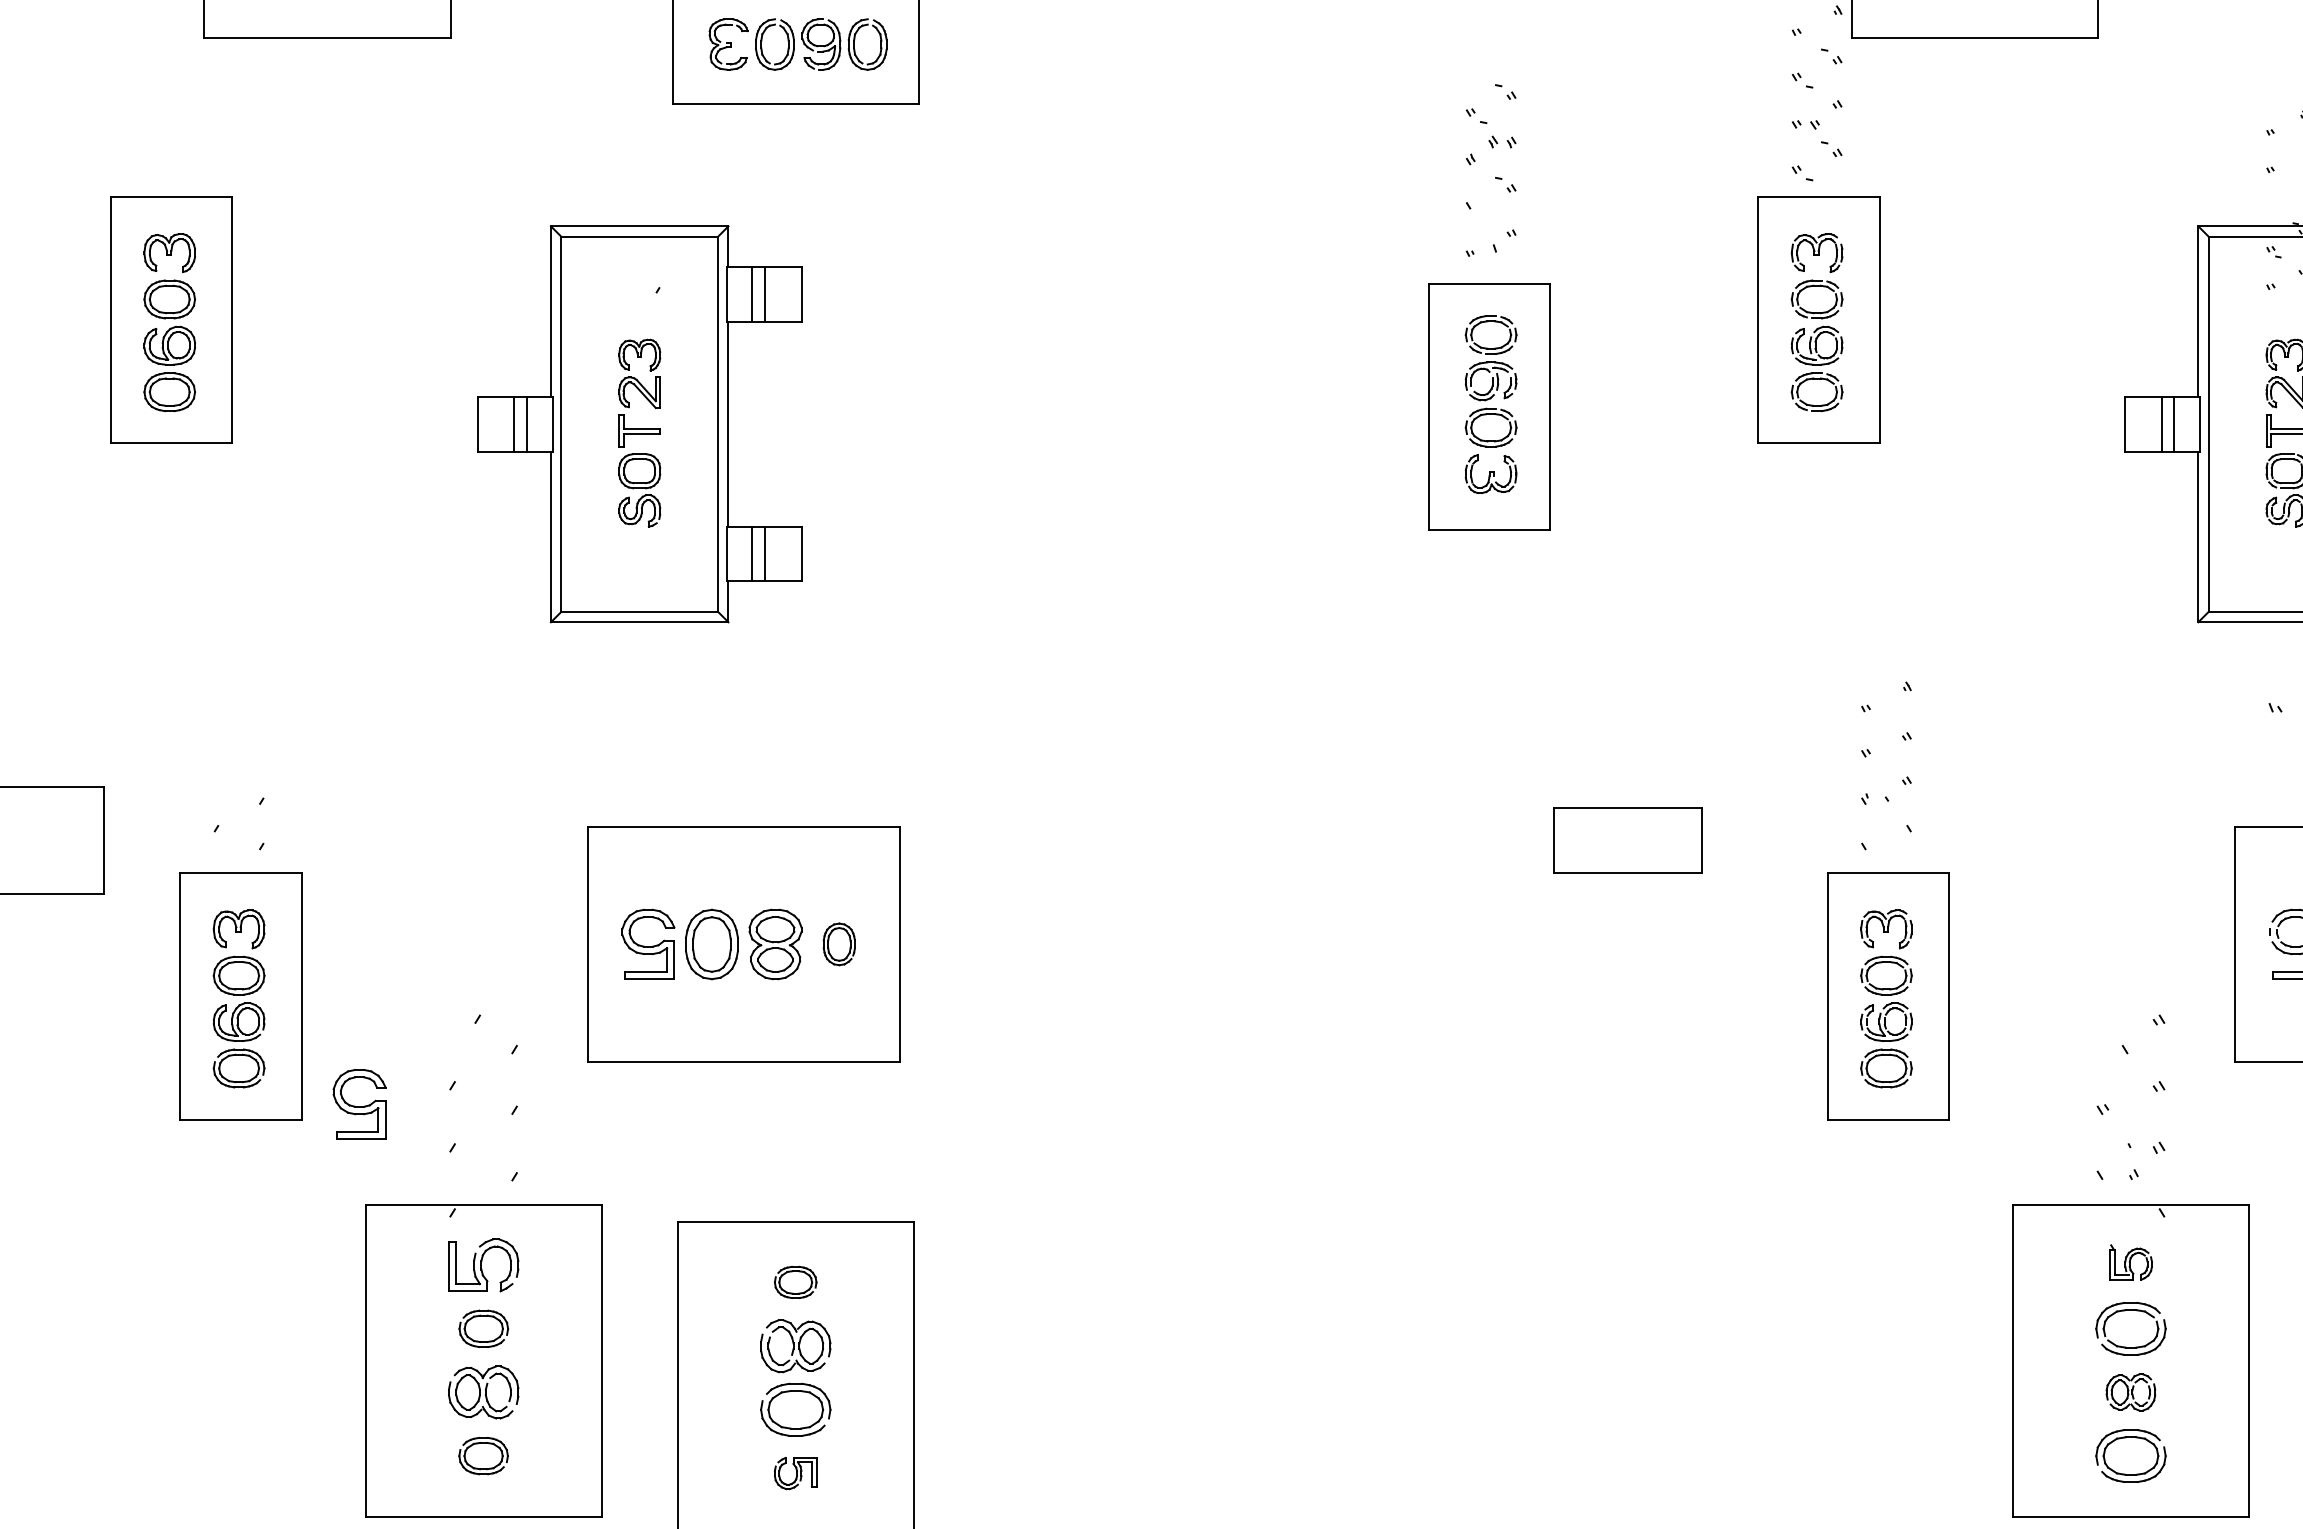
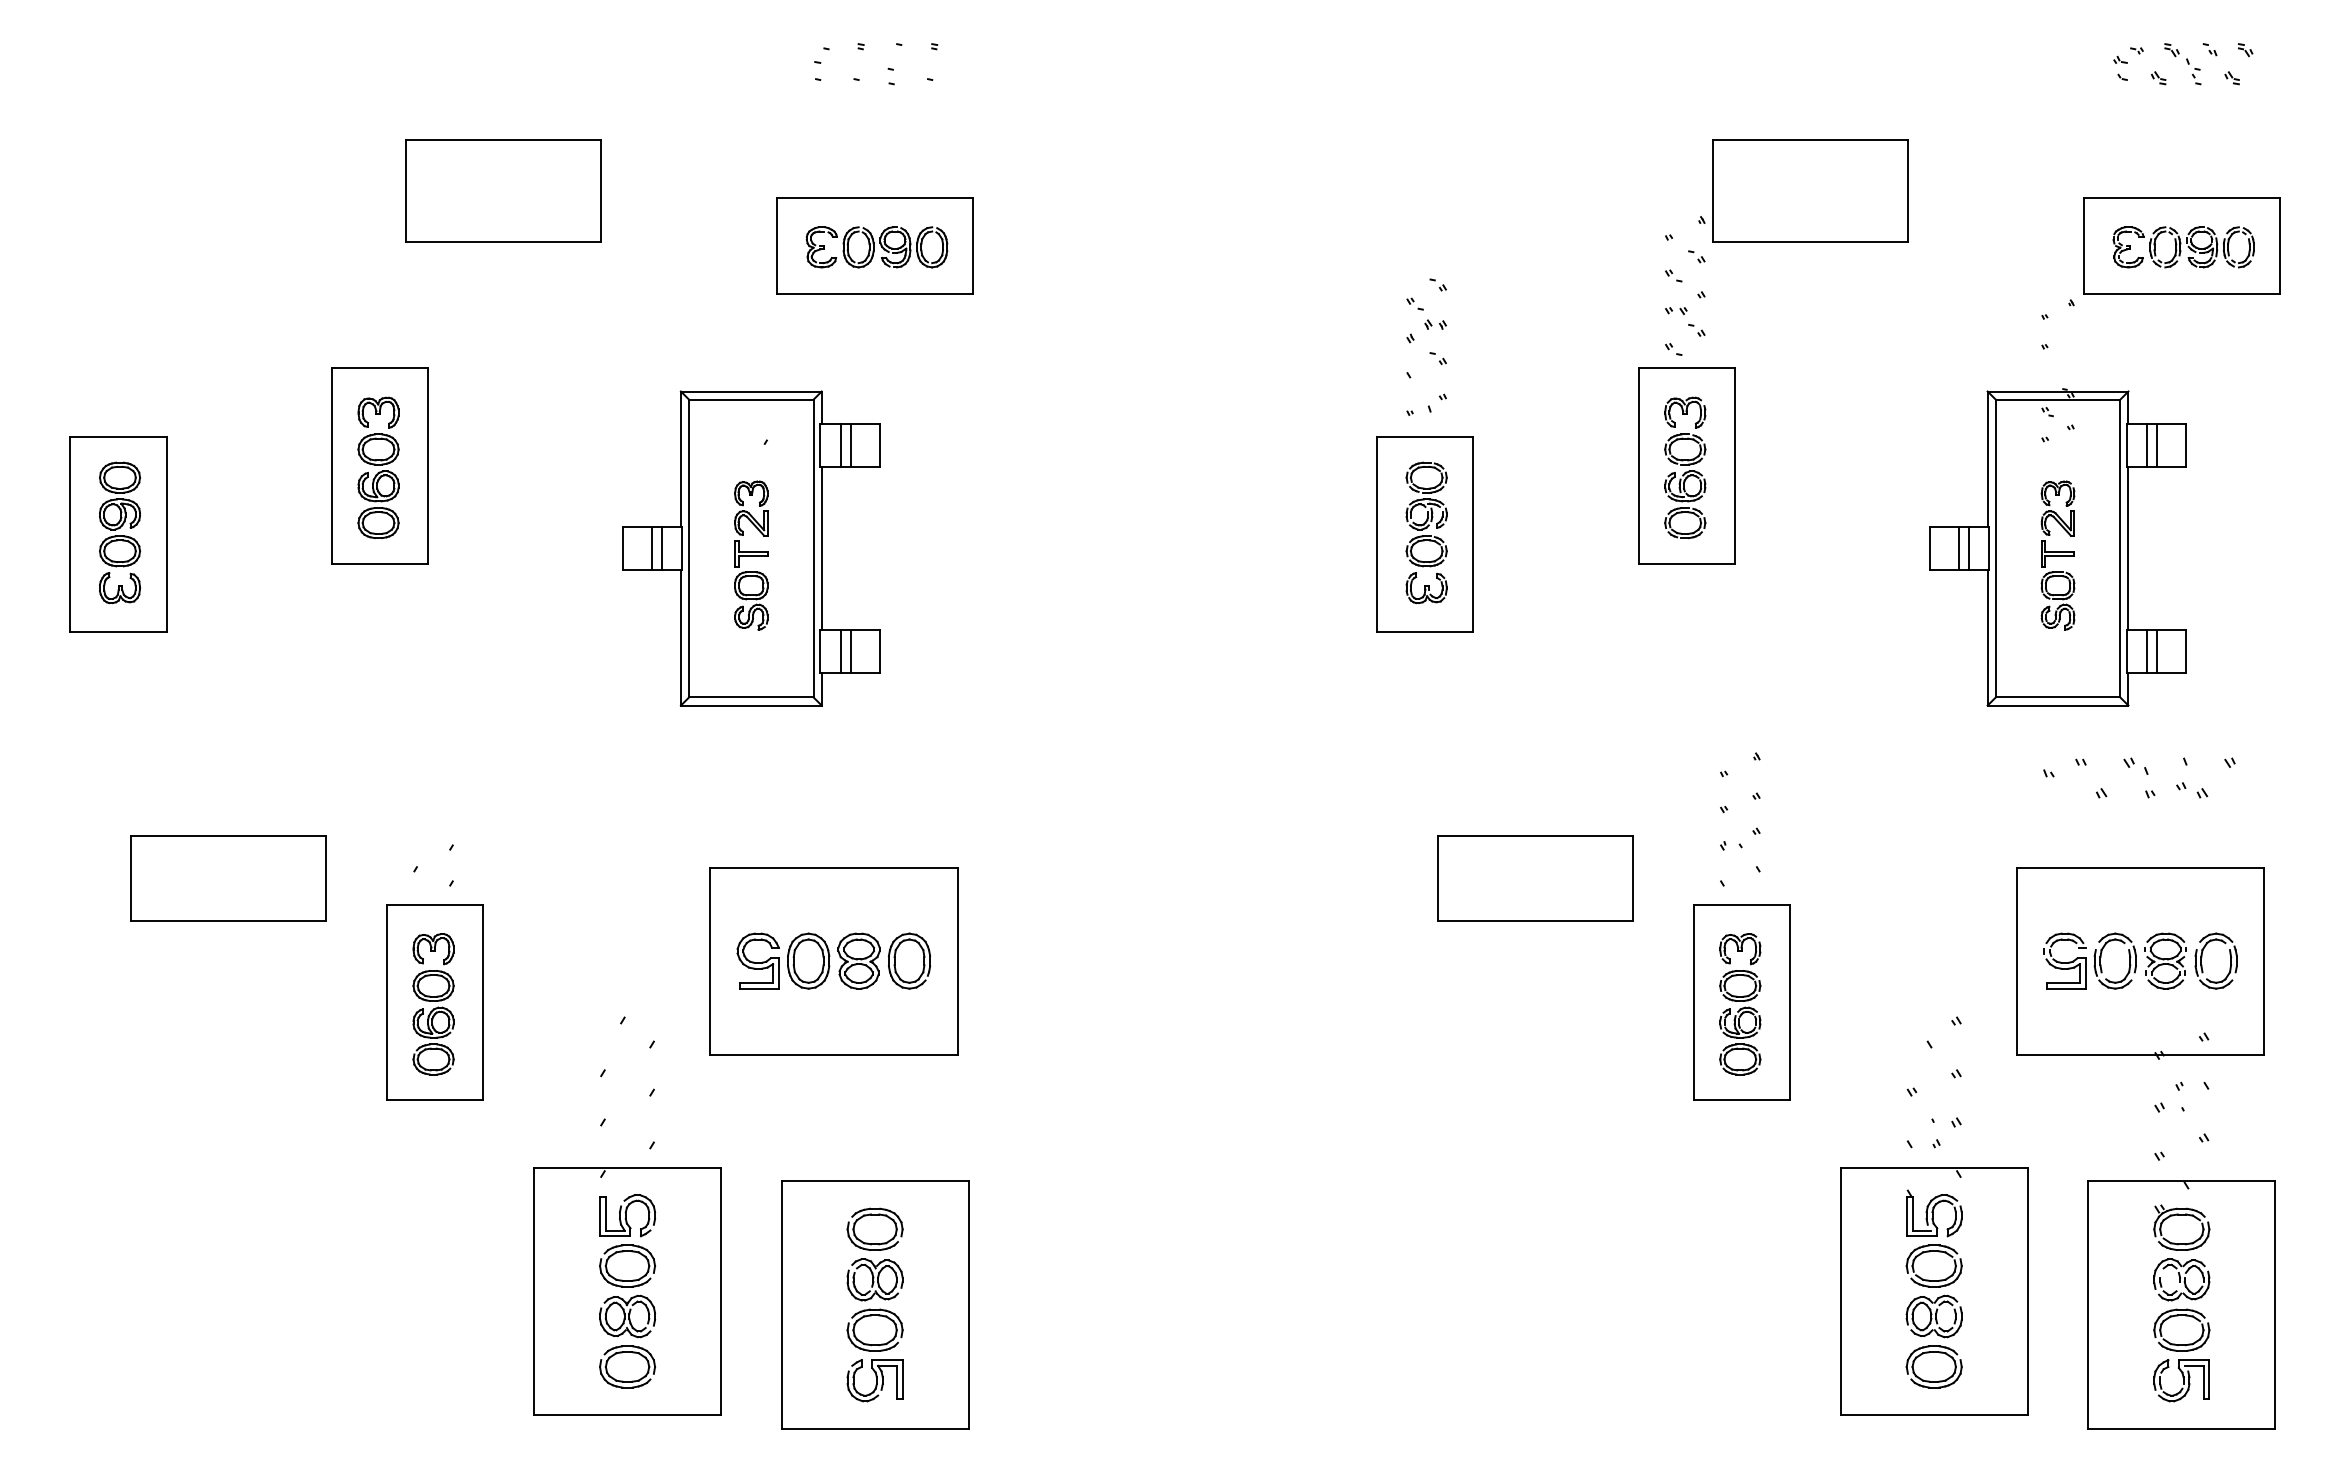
part: (1628, 840) -> (1535, 878), size x1.67
part: (839, 943) -> (909, 960), size x1.67
part: (358, 1103) -> (528, 1087), removed
part: (2131, 1262) -> (1934, 1213), size x1.67
part: (794, 1281) -> (874, 1228), size x1.67
part: (483, 1328) -> (627, 1265), size x1.43
part: (2130, 1392) -> (1933, 1316), size x1.43
part: (483, 1455) -> (627, 1366), size x1.43
part: (794, 1473) -> (874, 1380), size x1.67

